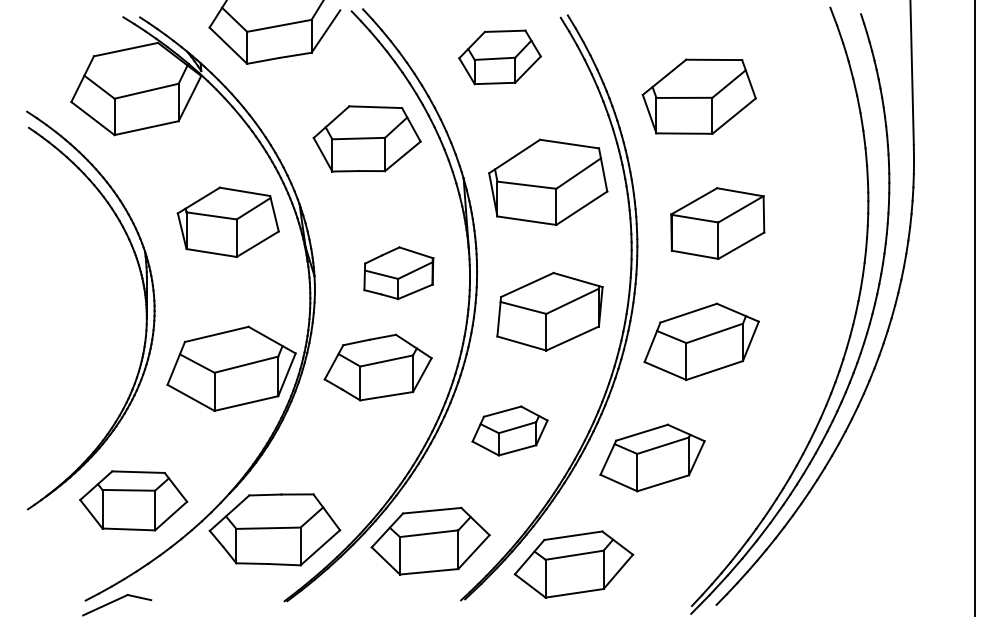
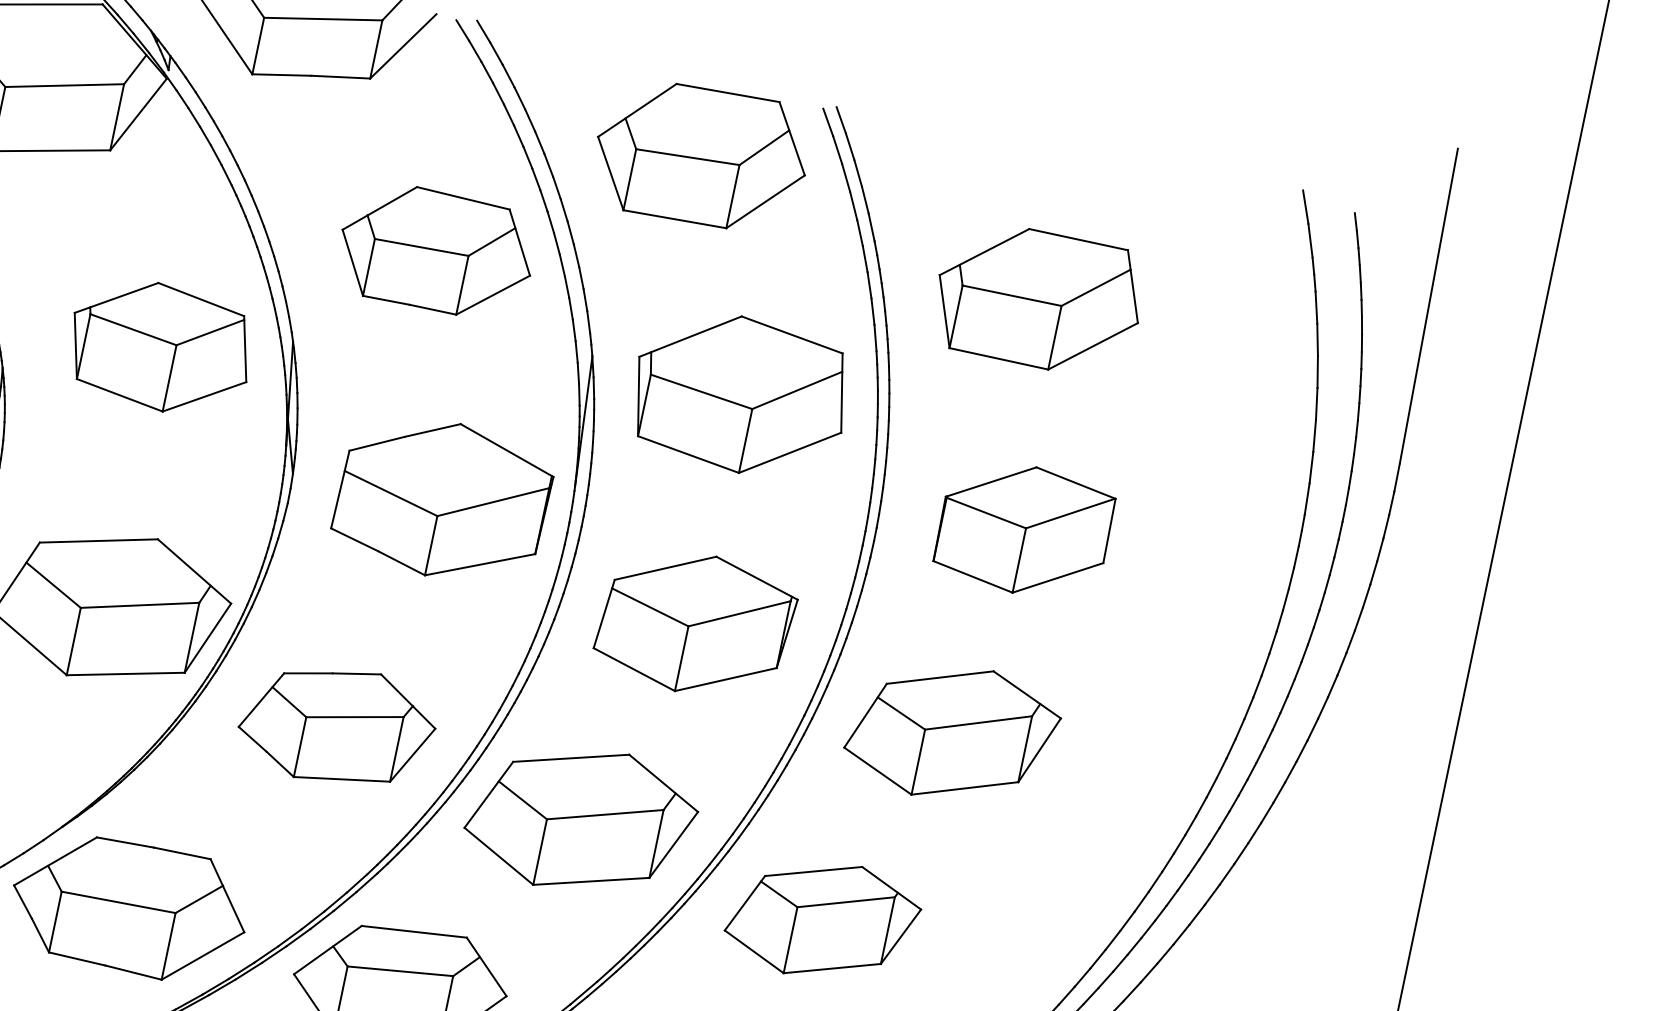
part: (499, 57) -> (700, 156), size x1.43
part: (398, 273) -> (442, 500), size x1.67
part: (377, 367) -> (336, 725), moved
part: (509, 430) -> (580, 818), size x1.67

